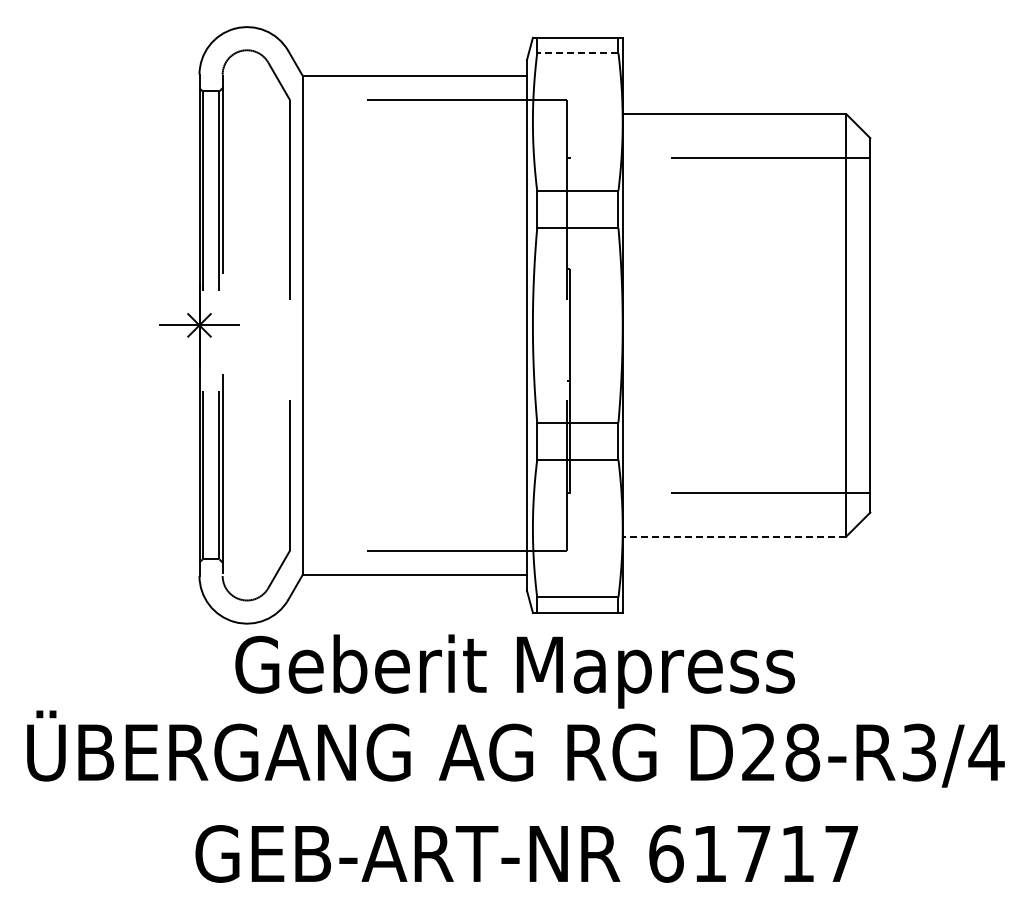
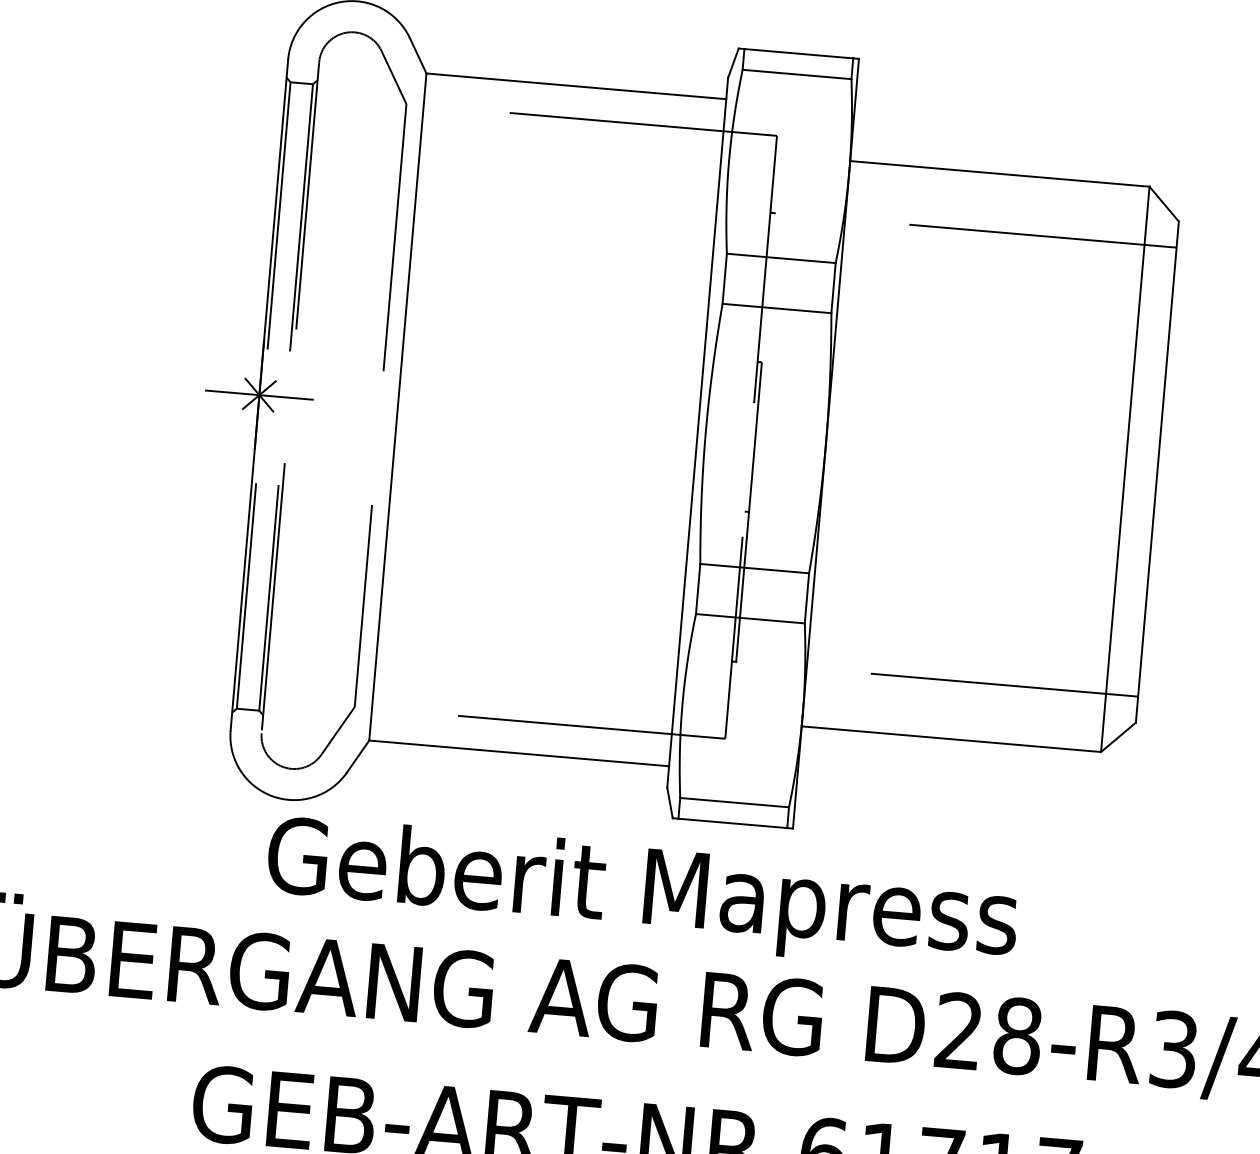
line: (577, 53) -> (796, 74), dashed -> solid
line: (734, 536) -> (951, 739), dashed -> solid

